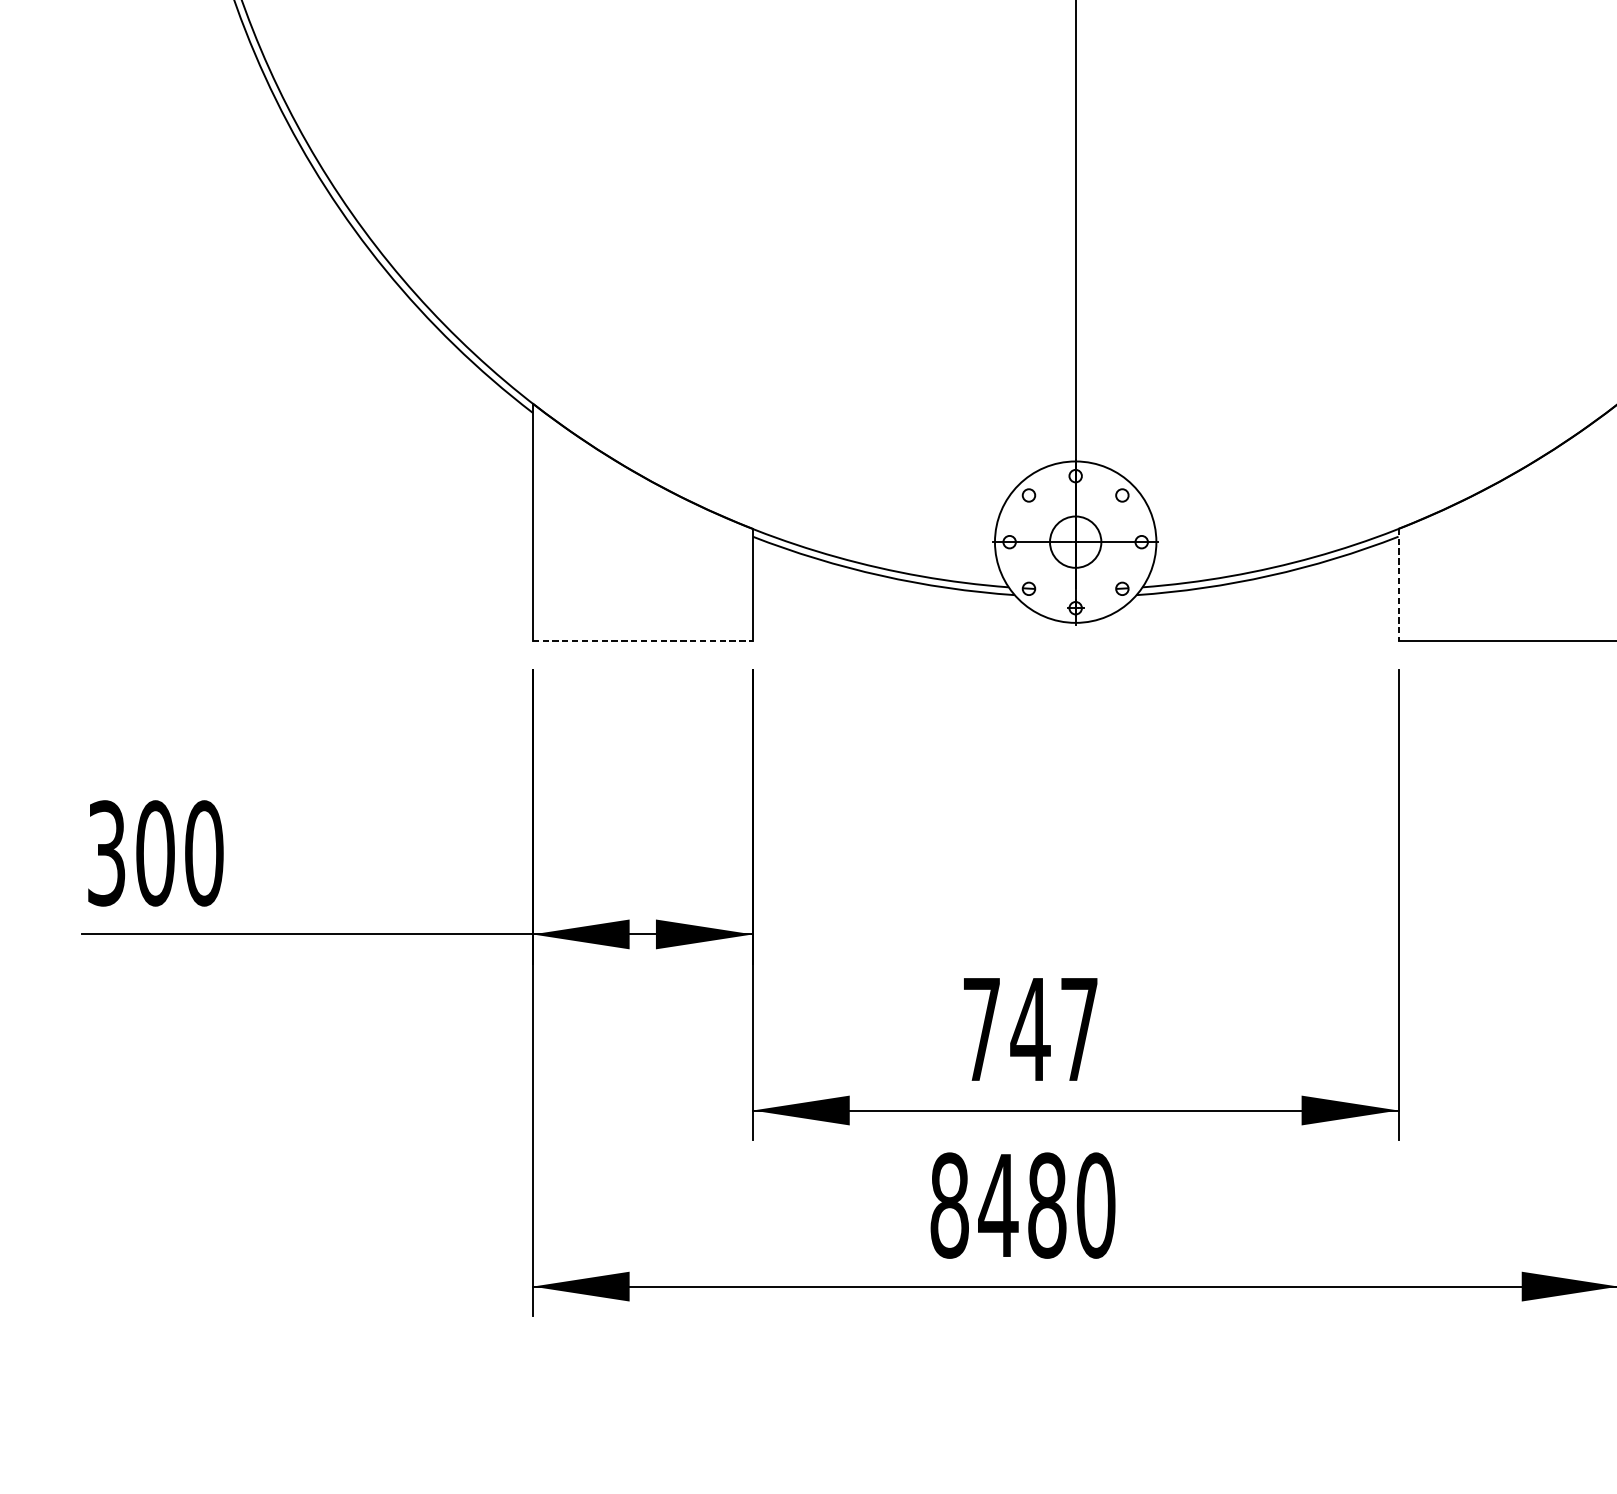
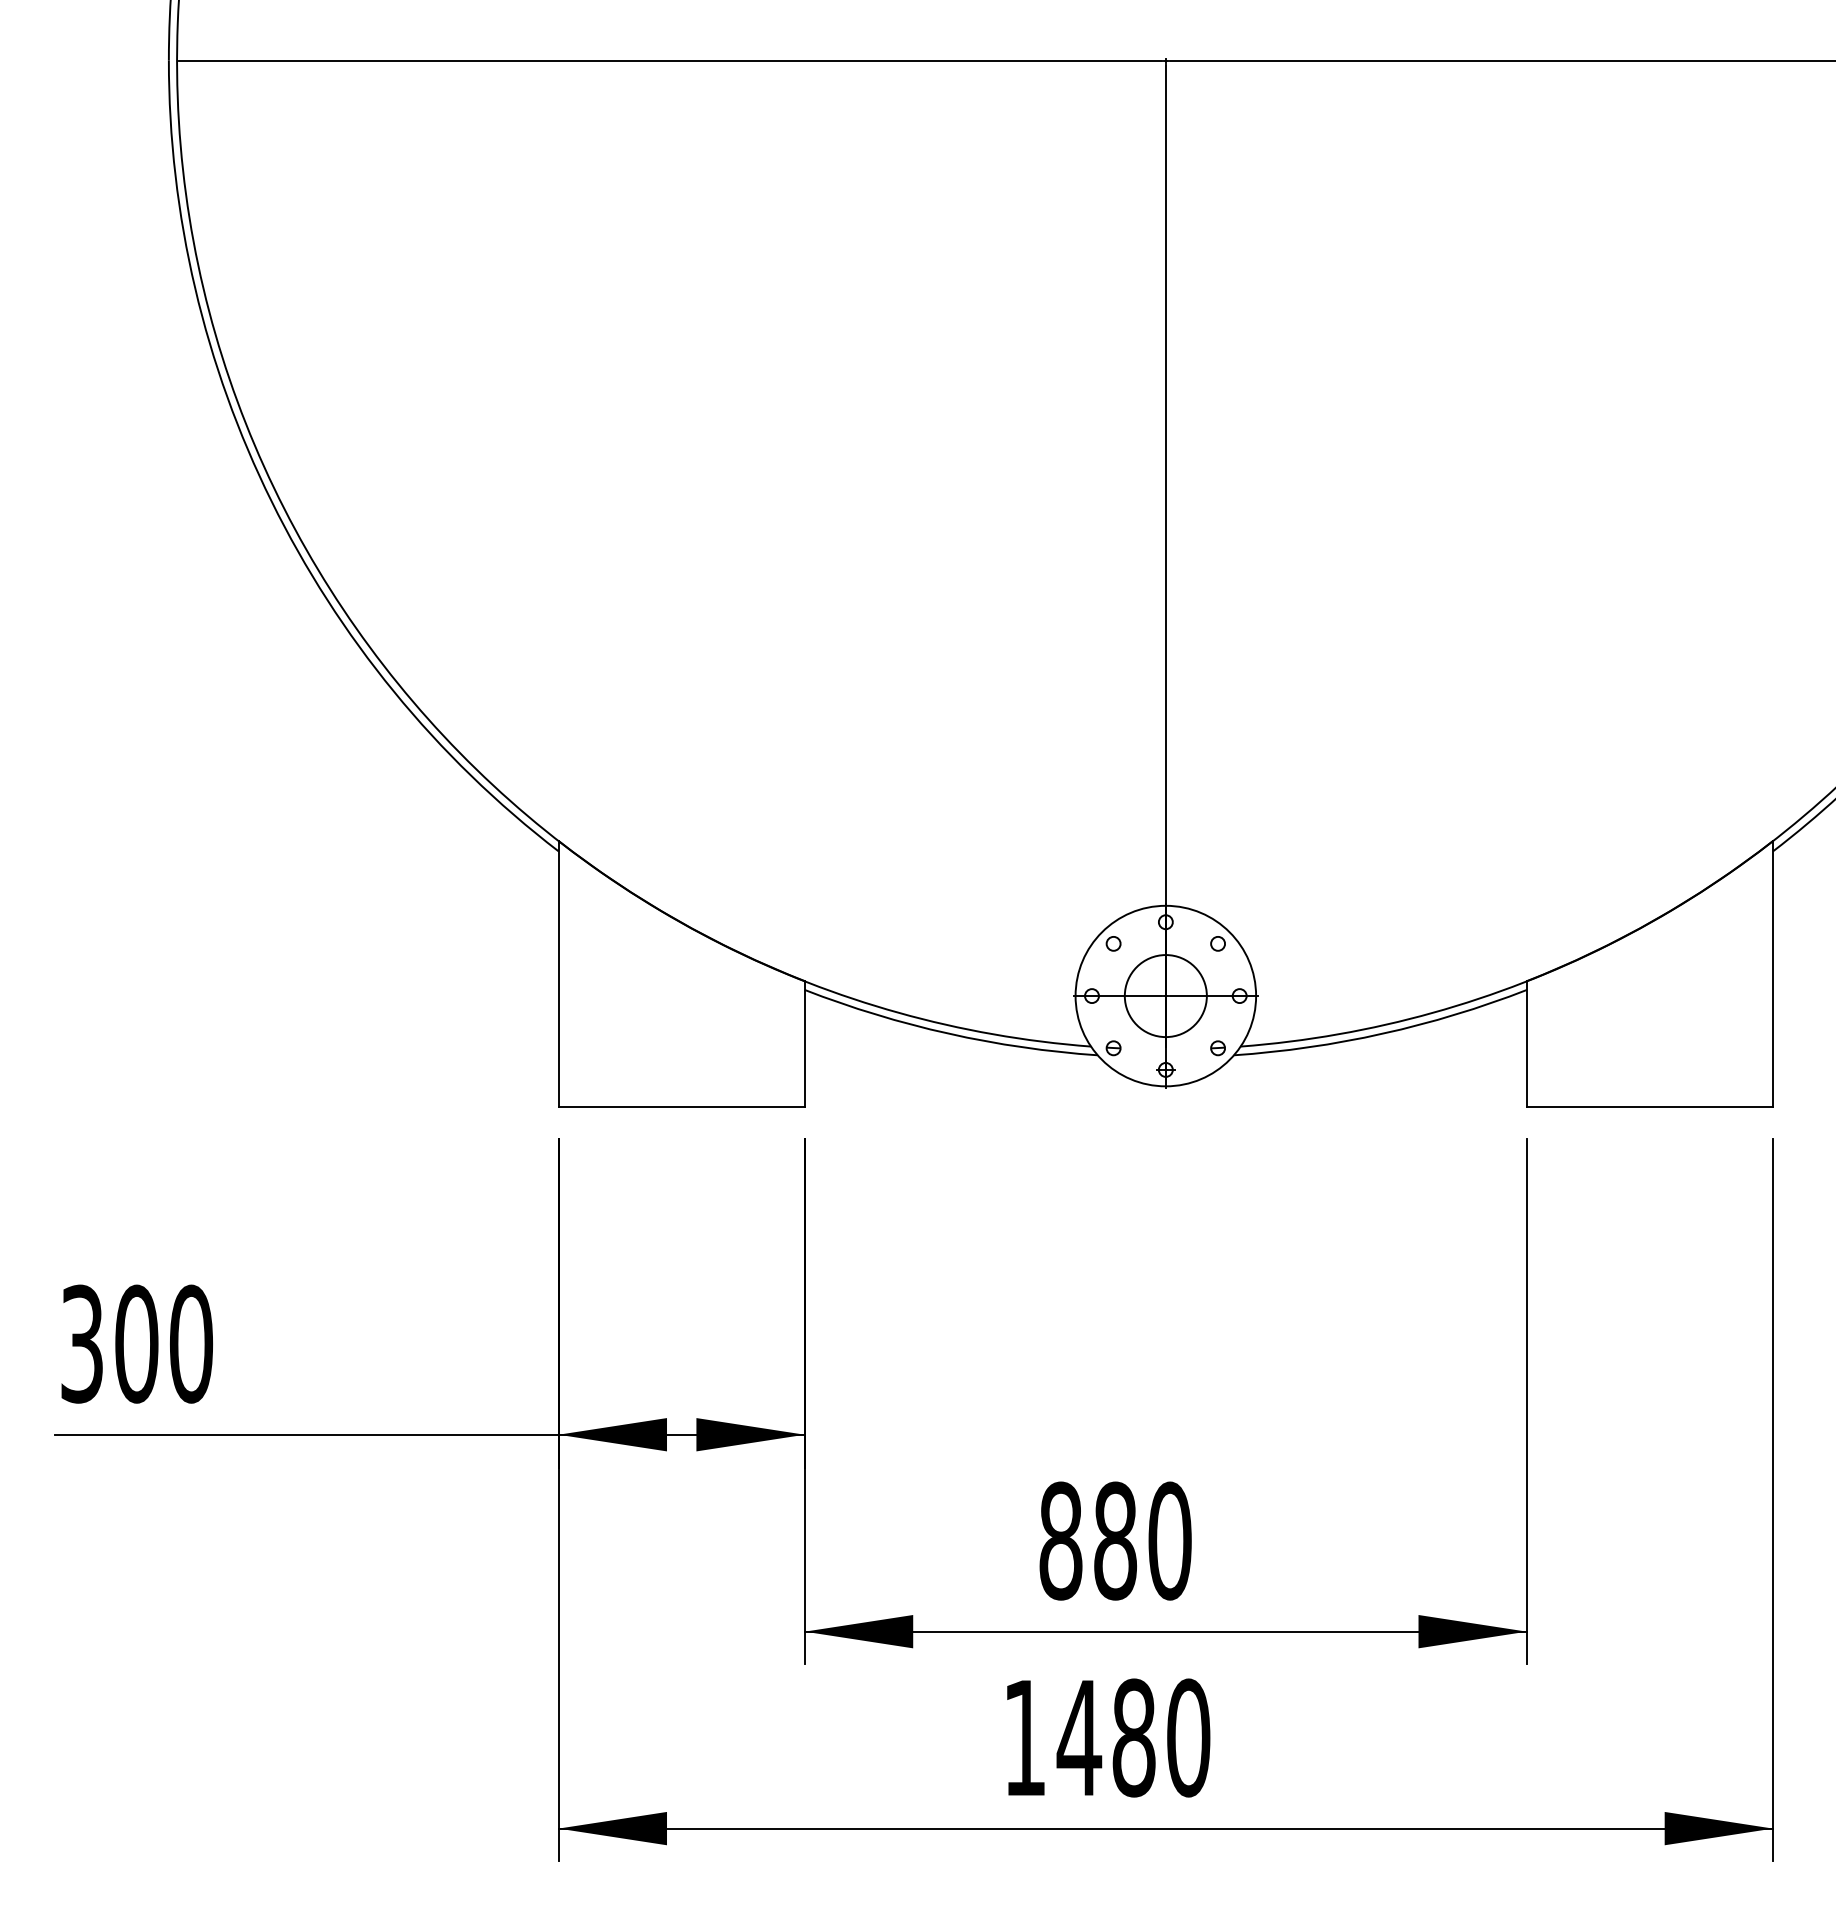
circle: (1075, 542) -> (1165, 996), size x1.43
line: (1398, 584) -> (1526, 1043), dashed -> solid
line: (643, 640) -> (682, 1106), dashed -> solid
text: (1030, 1029) -> (1115, 1540), 747 -> 880
text: (949, 1205) -> (1024, 1737), 8480 -> 1480

